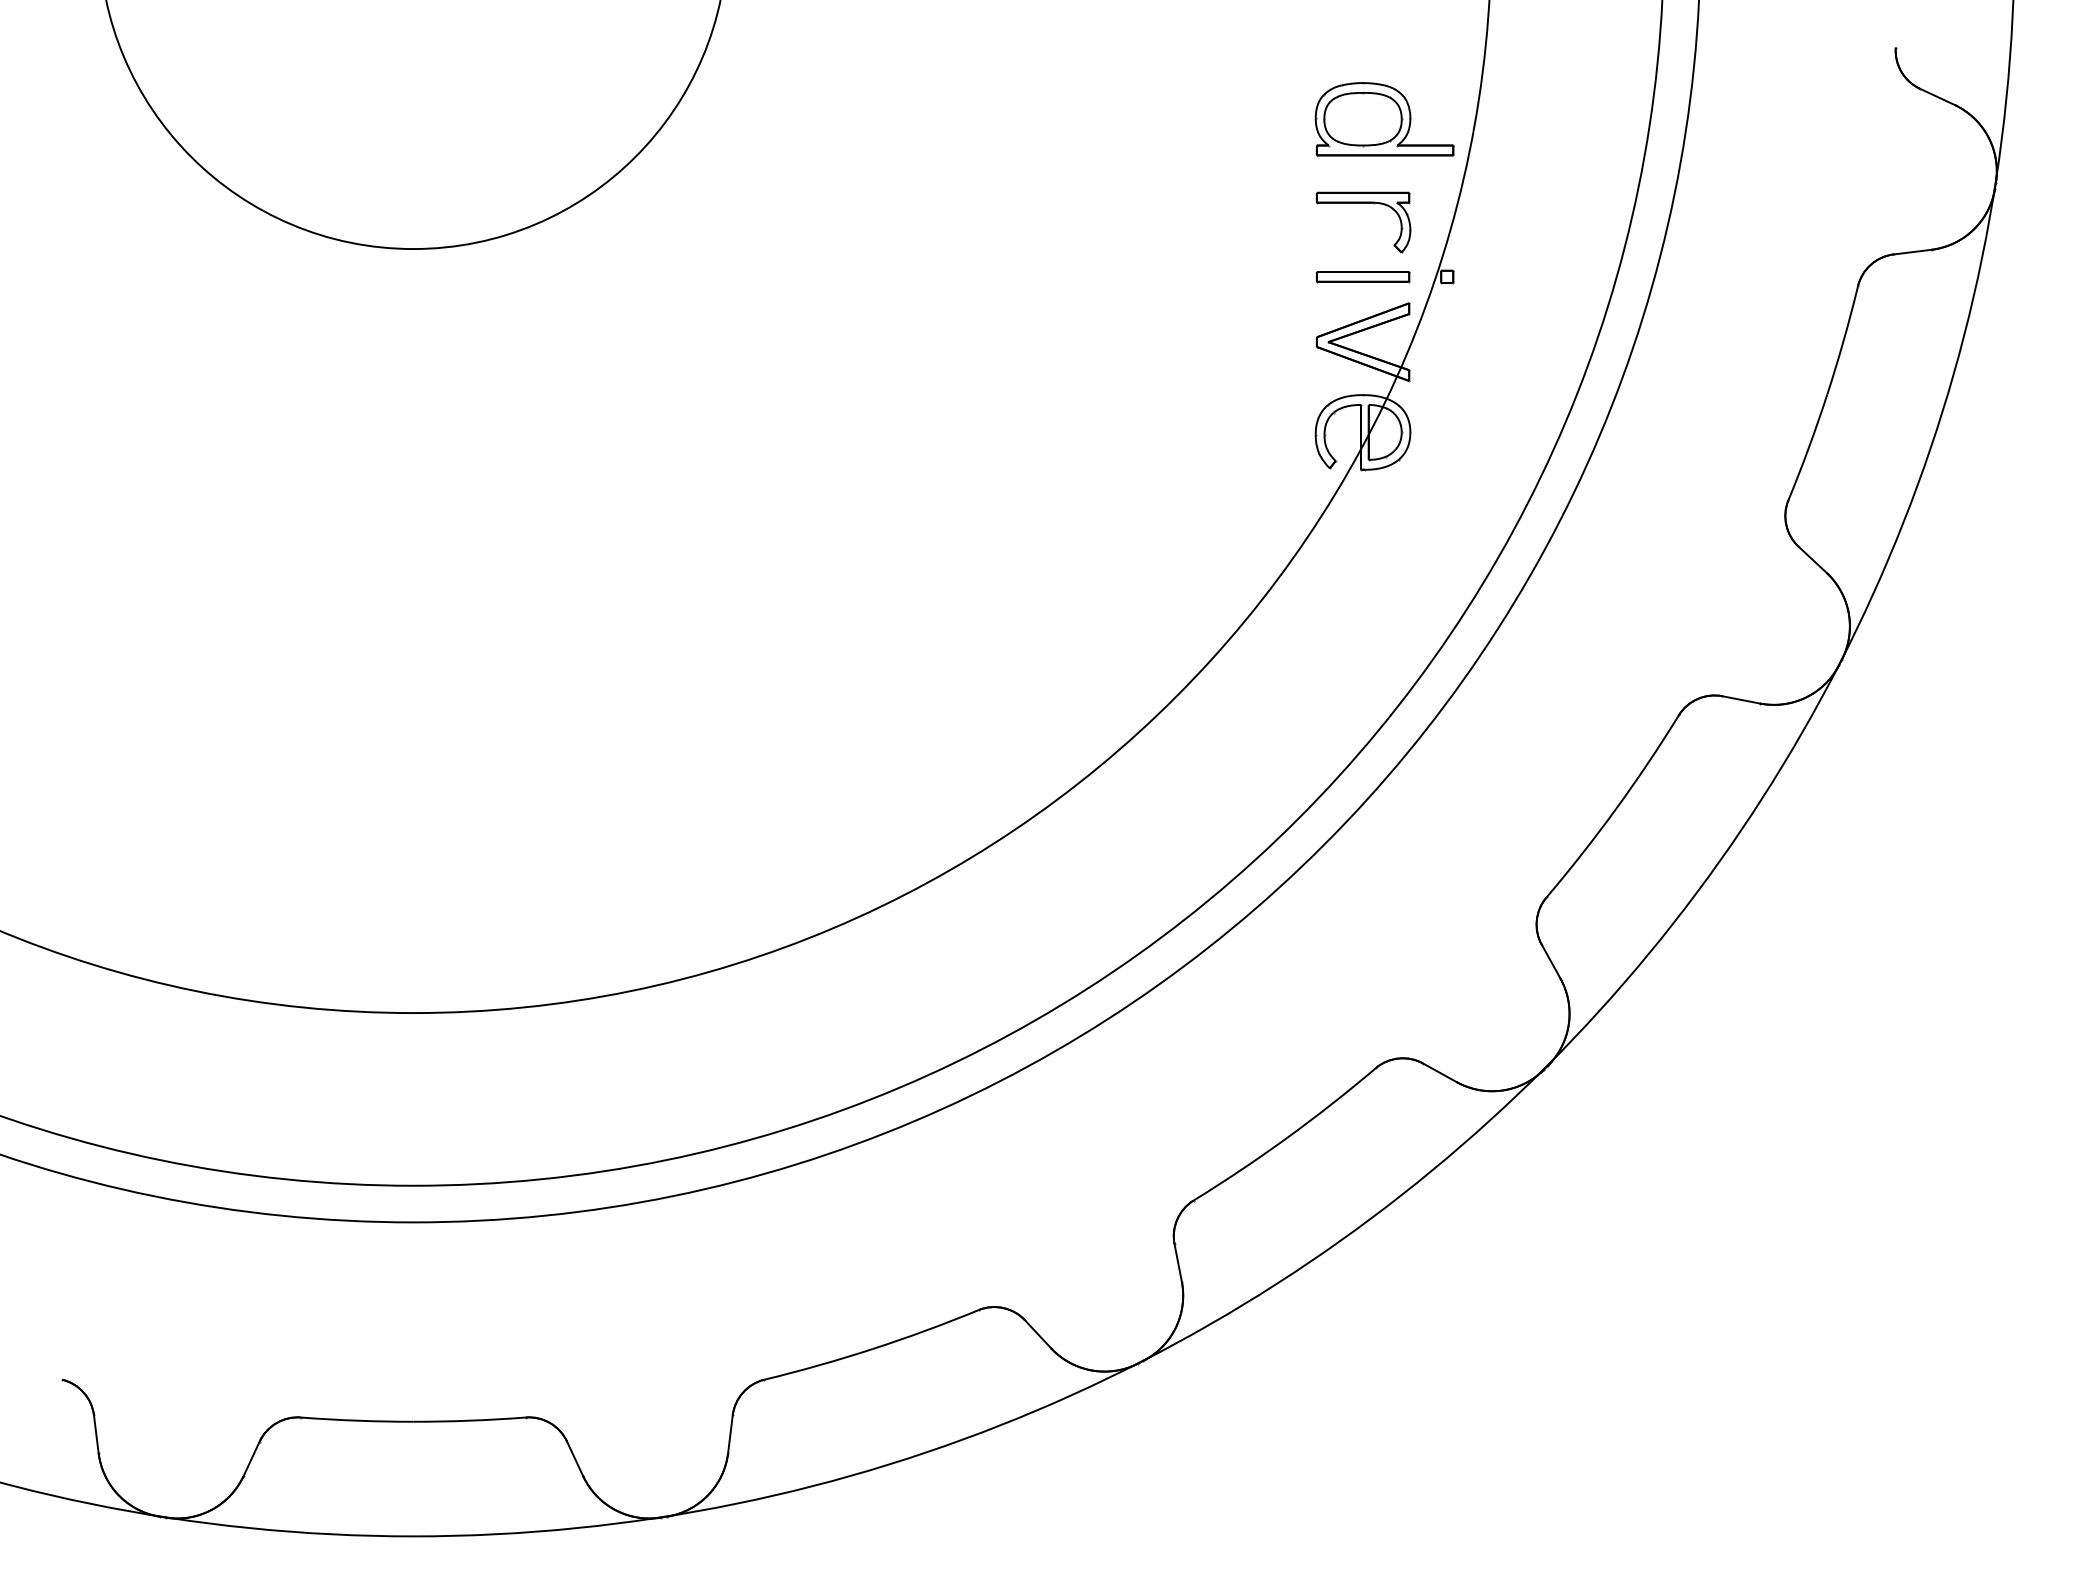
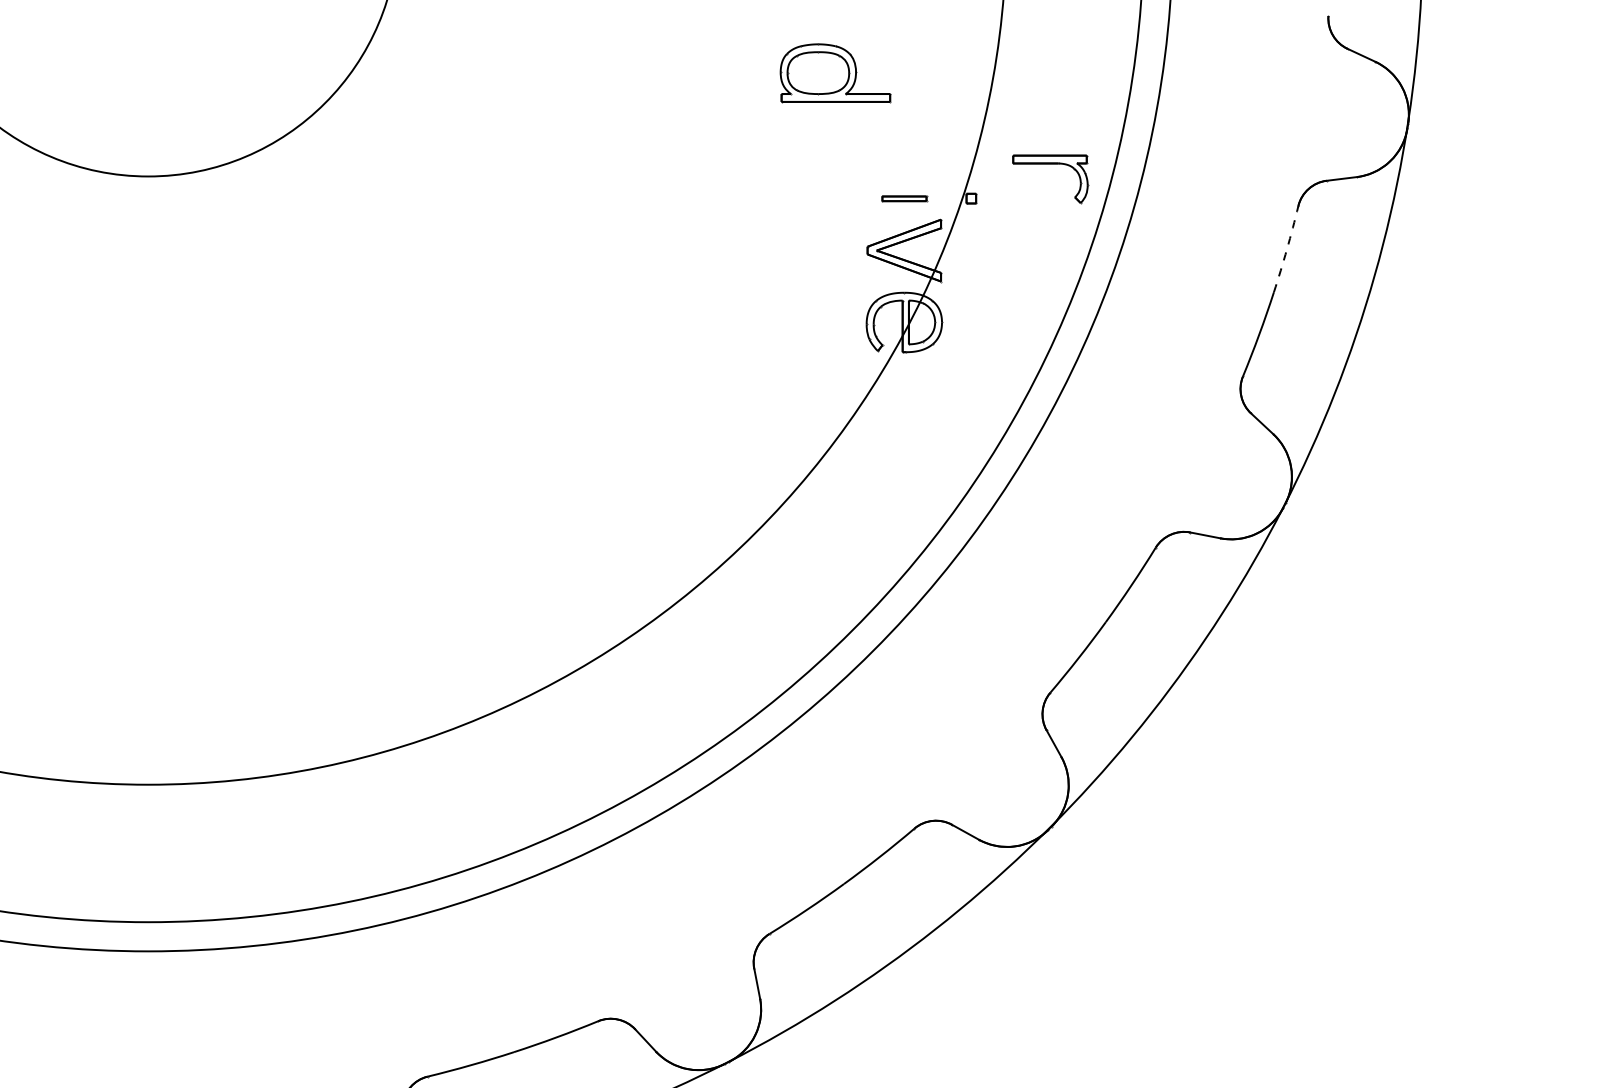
part: (1384, 119) -> (835, 73), moved
part: (1363, 203) -> (1050, 164), moved
part: (1363, 277) -> (904, 199), size x0.6
arc: (1843, 340) -> (1286, 249), solid -> dashed

